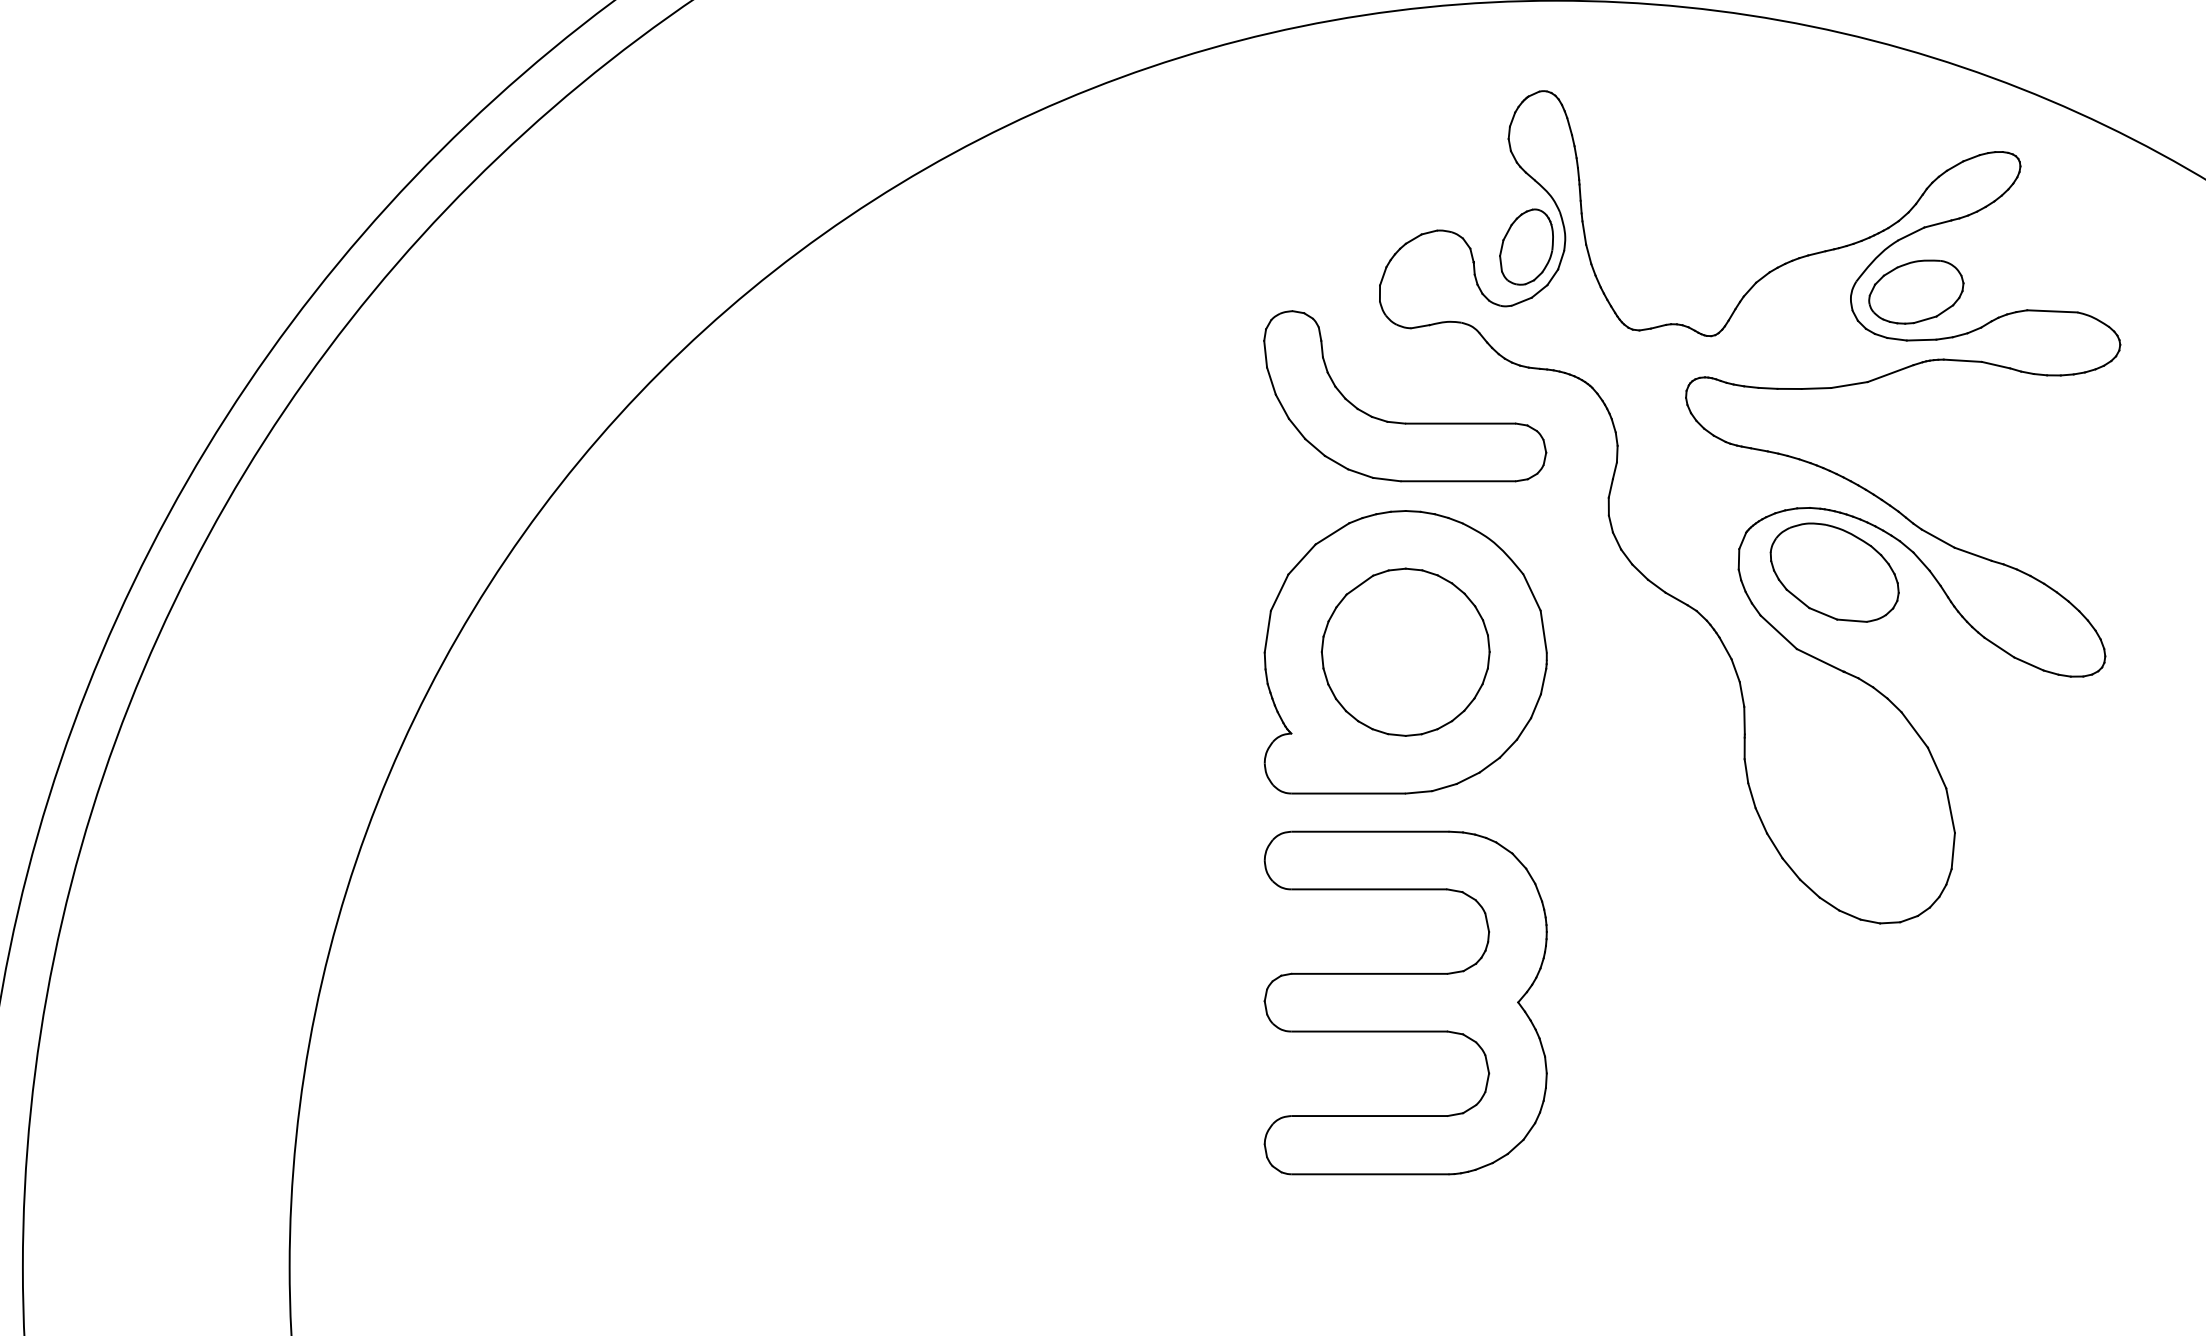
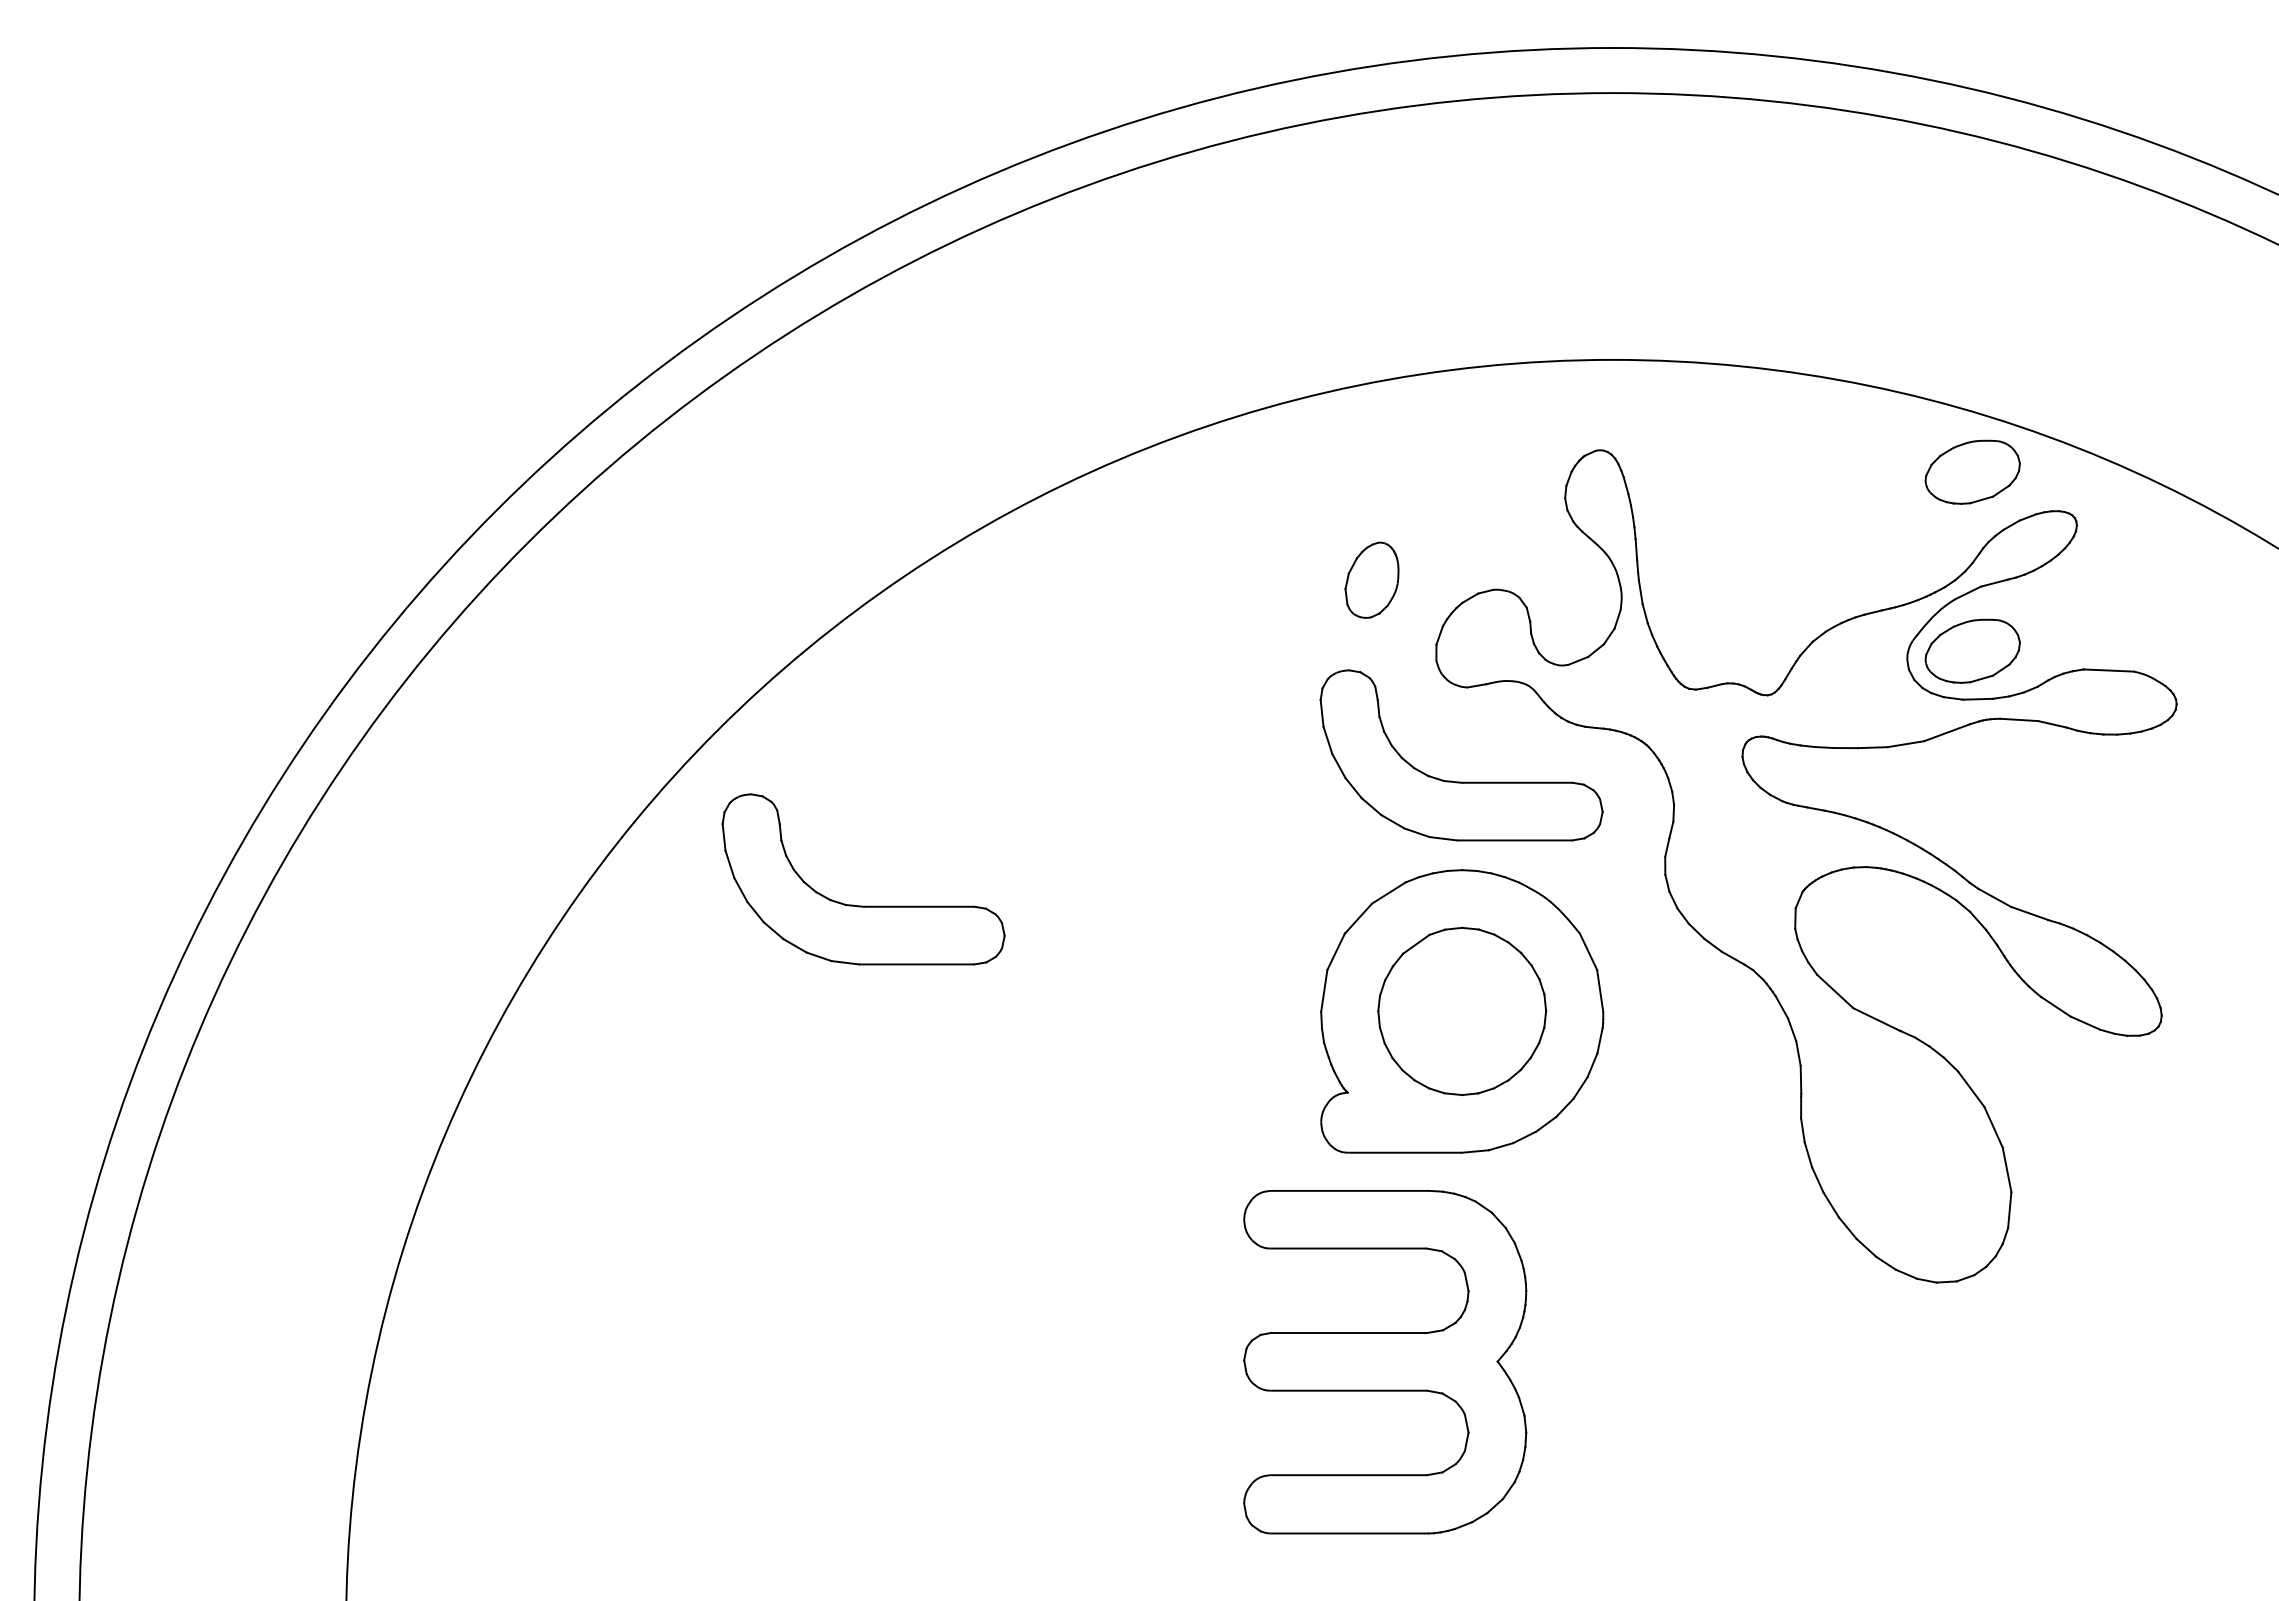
part: (1916, 112) -> (1972, 471), added
part: (1526, 246) -> (1371, 579), moved
part: (807, 546) -> (863, 905), added
part: (1835, 572) -> (1891, 931), removed
part: (1406, 1002) -> (1385, 1361), moved

